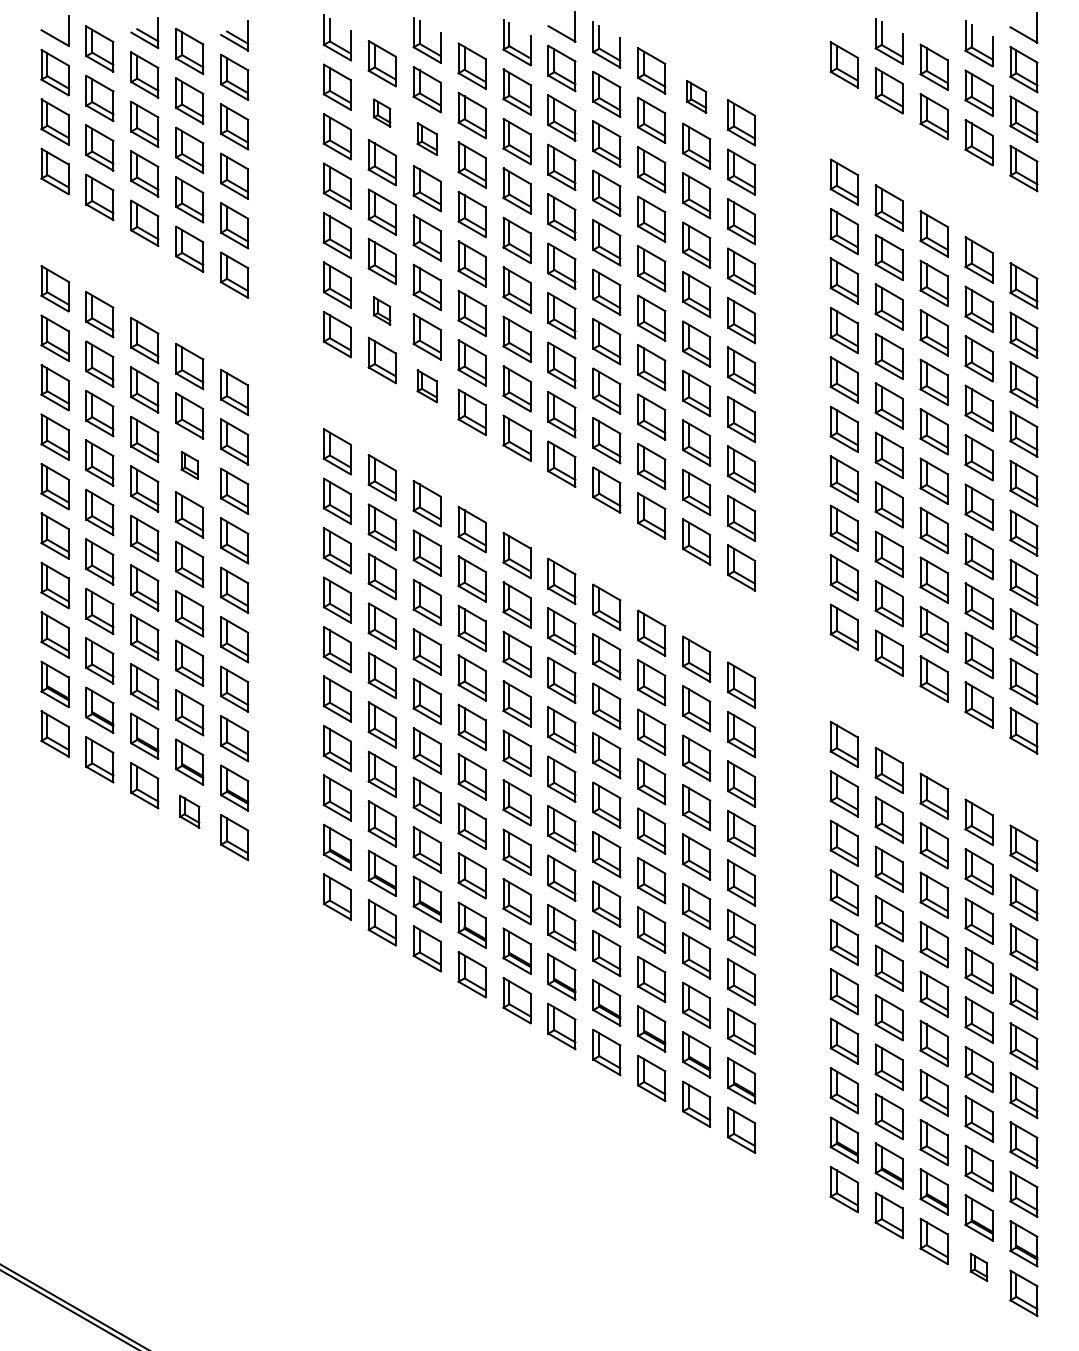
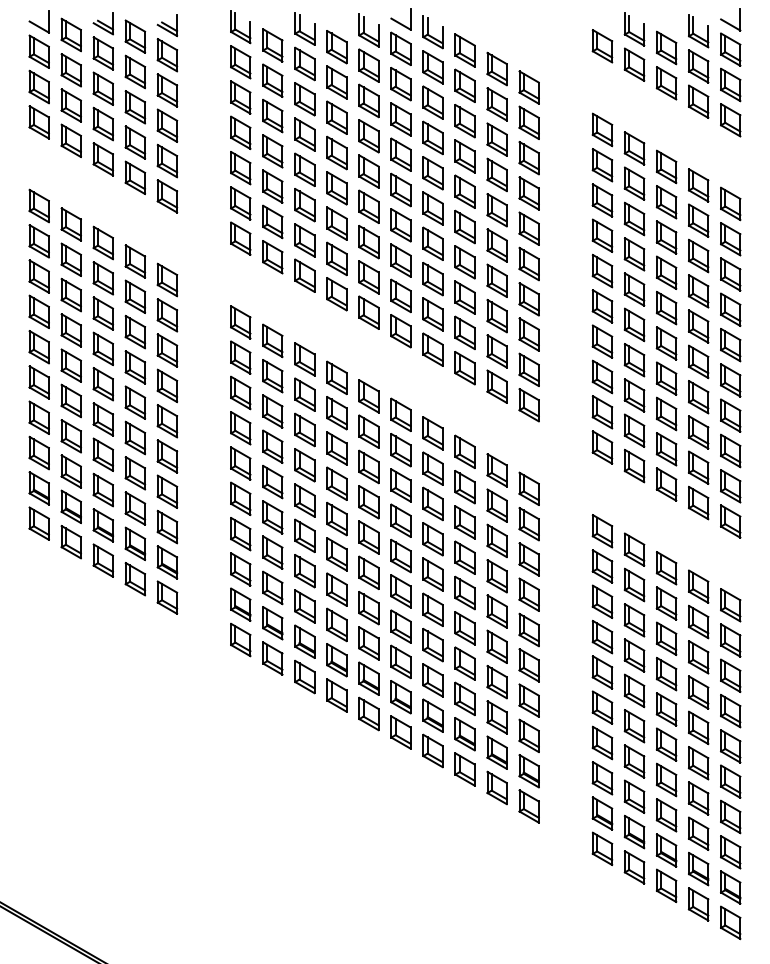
part: (696, 96) -> (497, 68), size x1.43
part: (381, 112) -> (272, 80), size x1.67
part: (426, 138) -> (304, 98), size x1.43
part: (381, 310) -> (272, 221), size x1.67
part: (426, 385) -> (304, 275), size x1.43
part: (189, 465) -> (135, 332), size x1.67
part: (189, 811) -> (135, 579), size x1.43
part: (978, 1267) -> (698, 904), size x1.67

